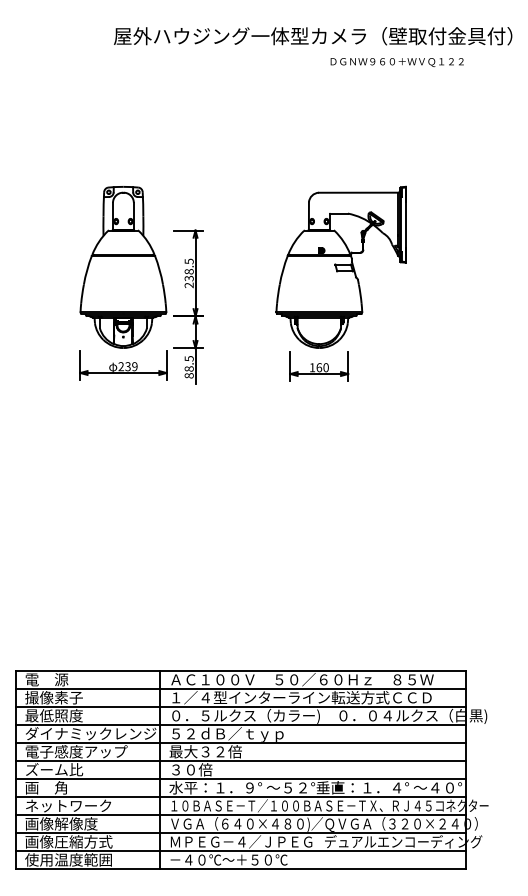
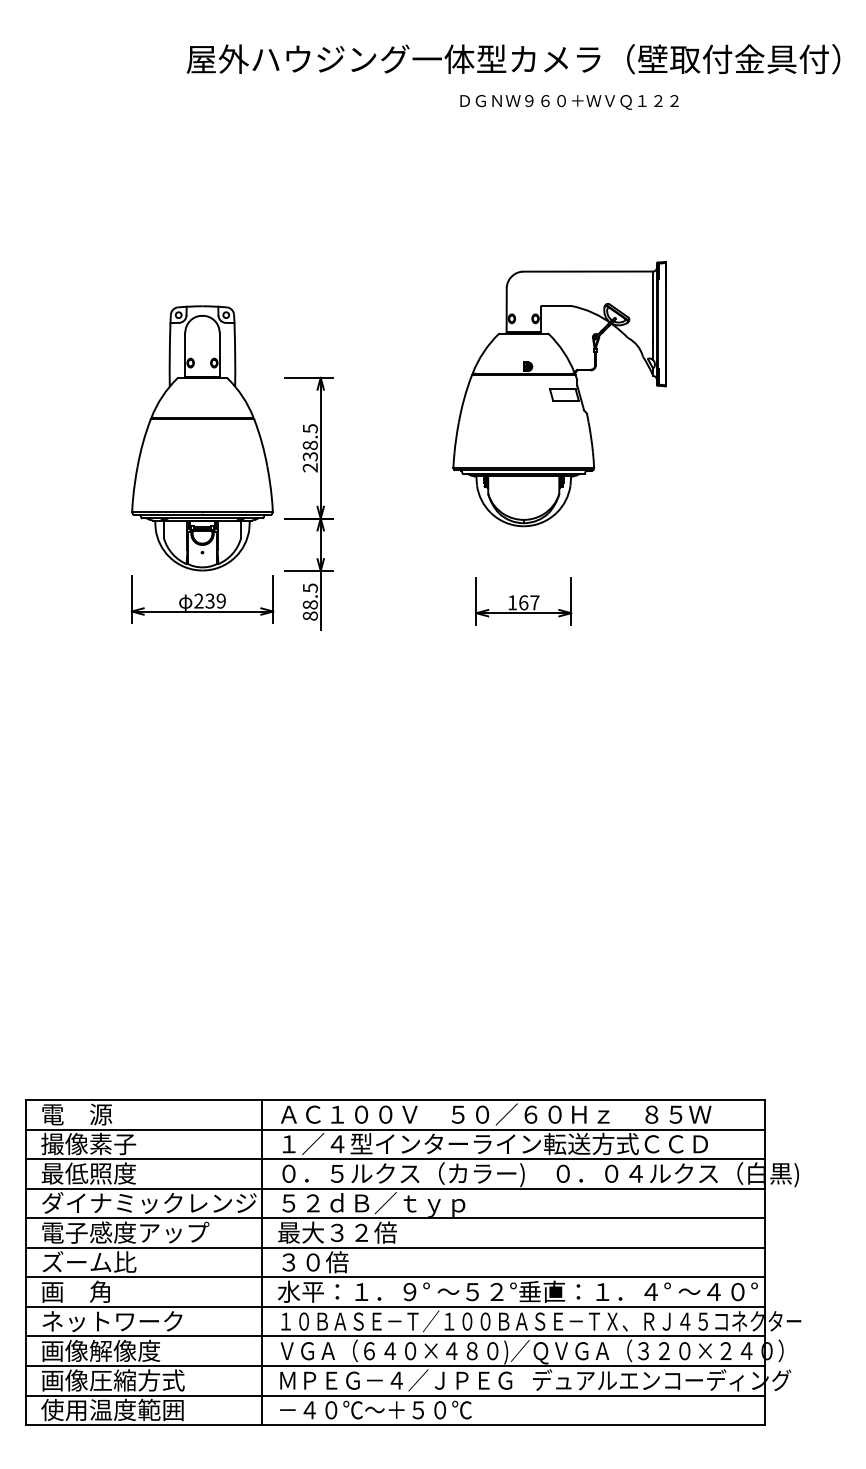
text: (396, 62) -> (568, 102), moved
part: (340, 266) -> (558, 392), moved
text: (325, 367) -> (533, 602), 160 -> 167

